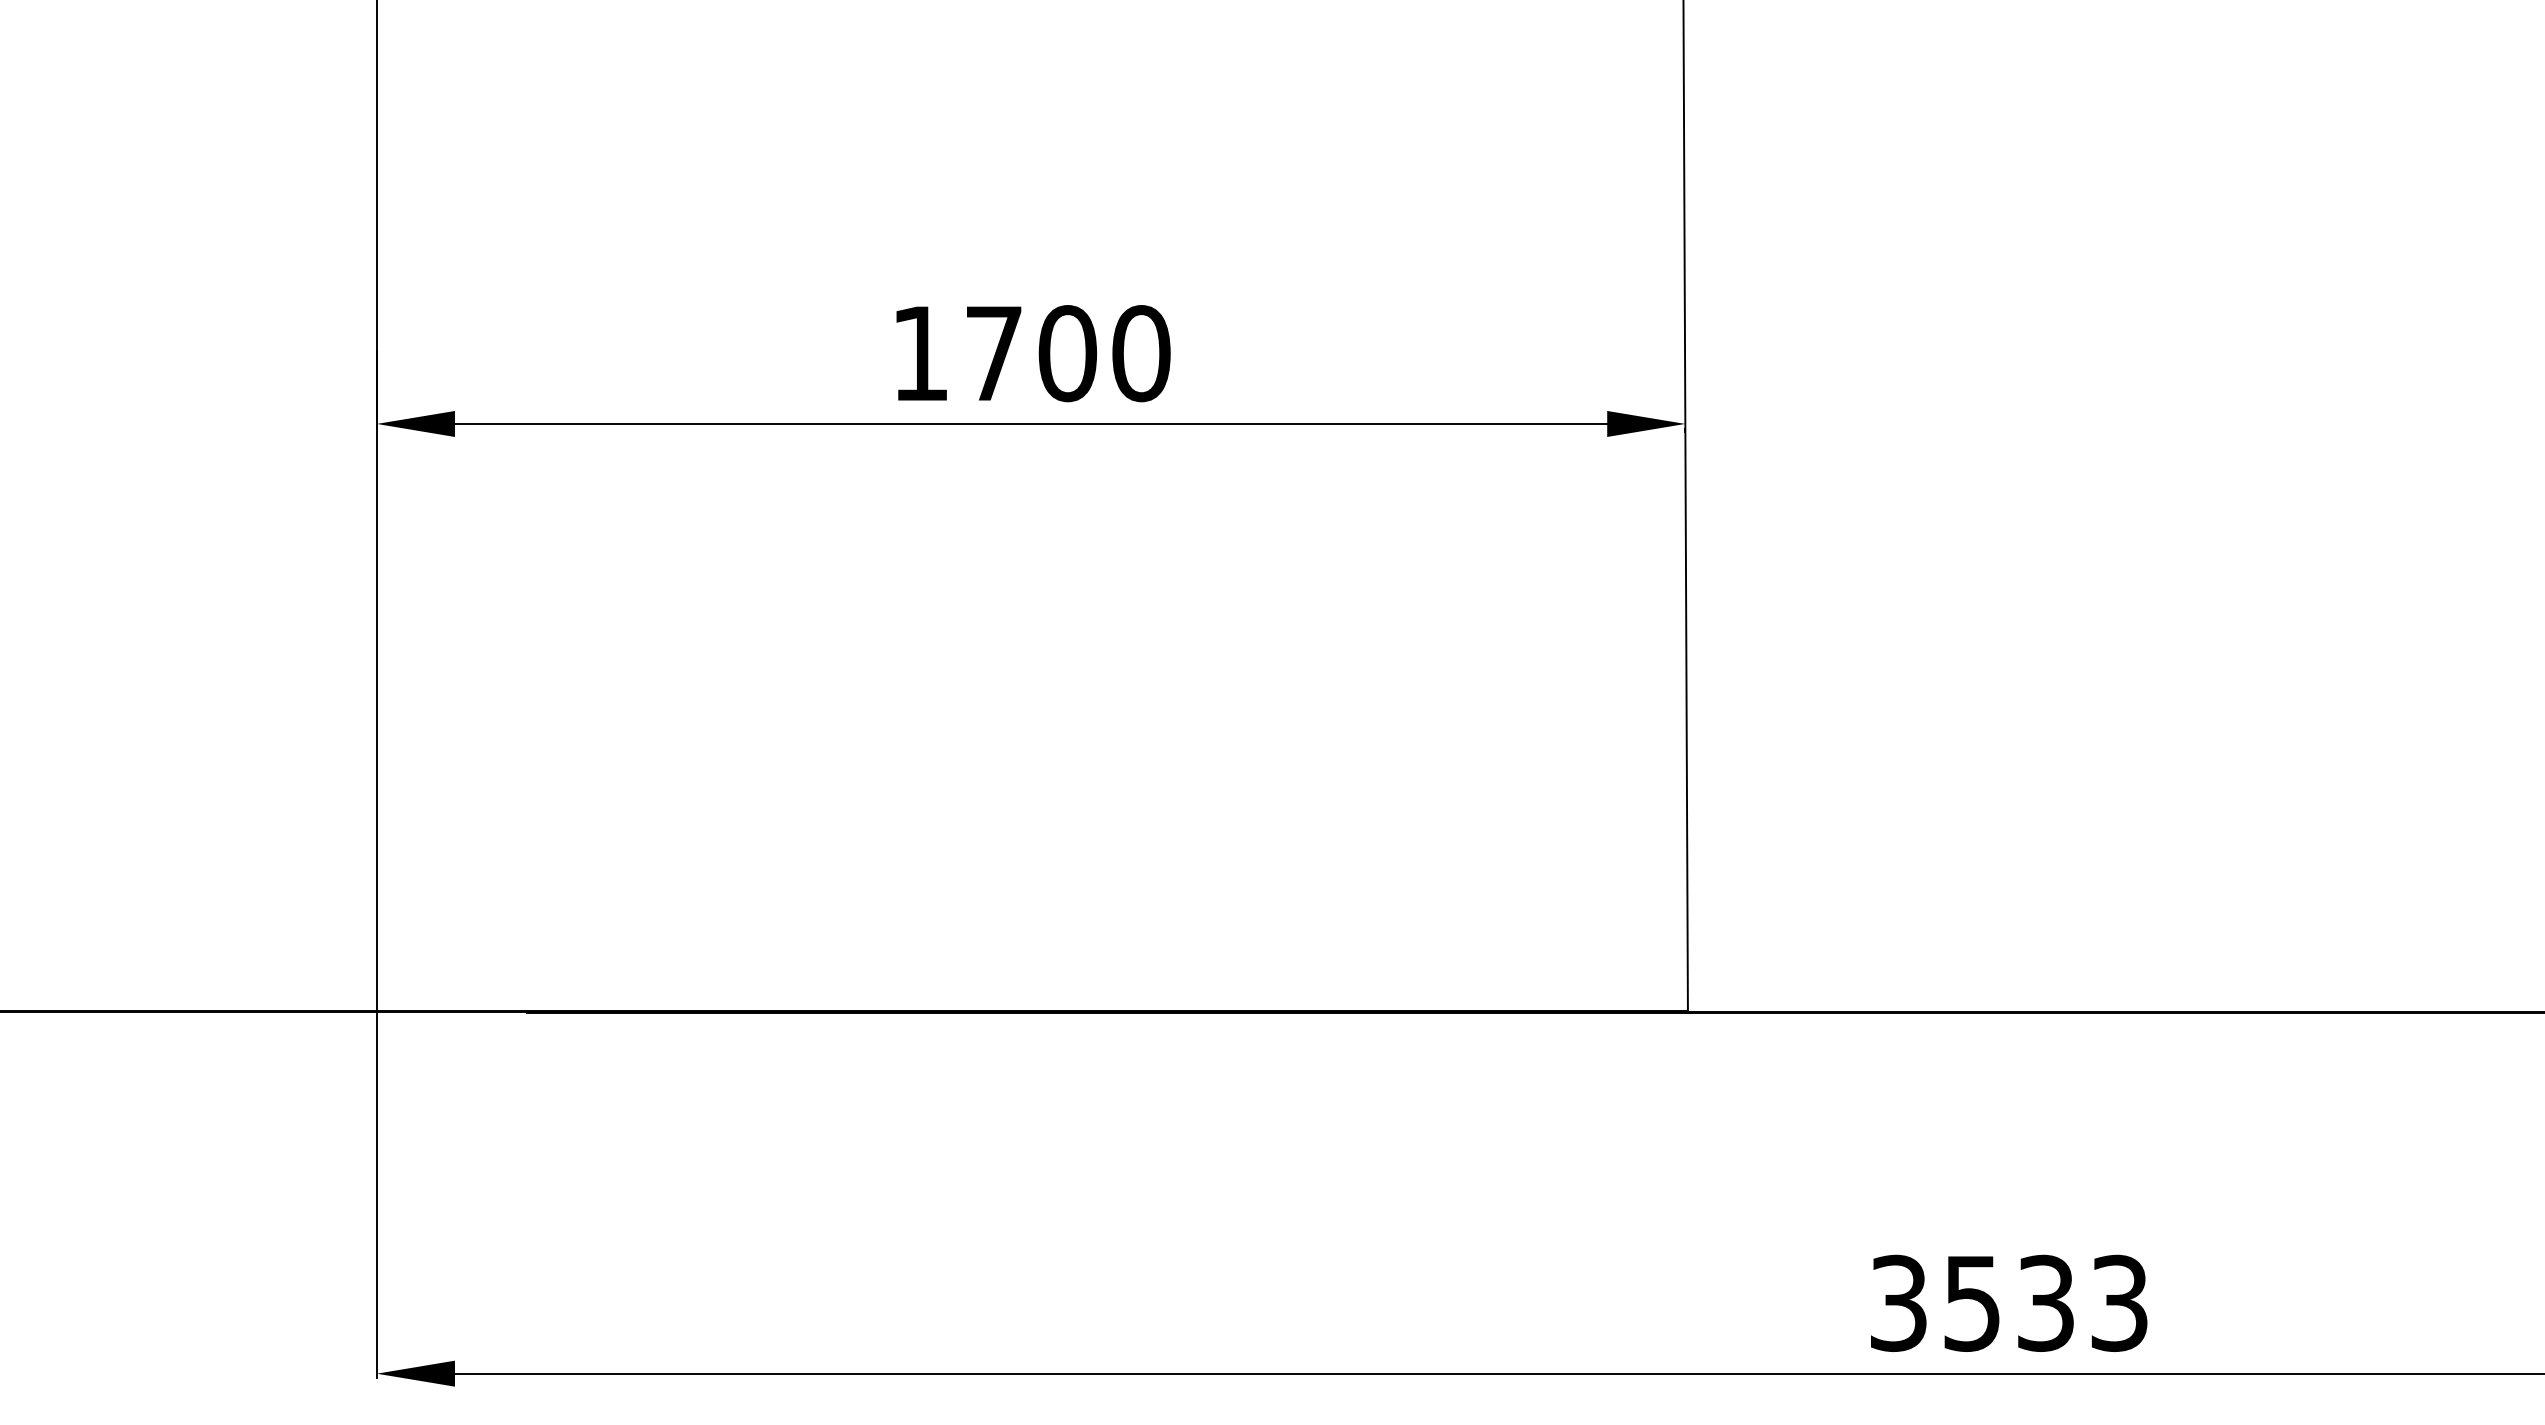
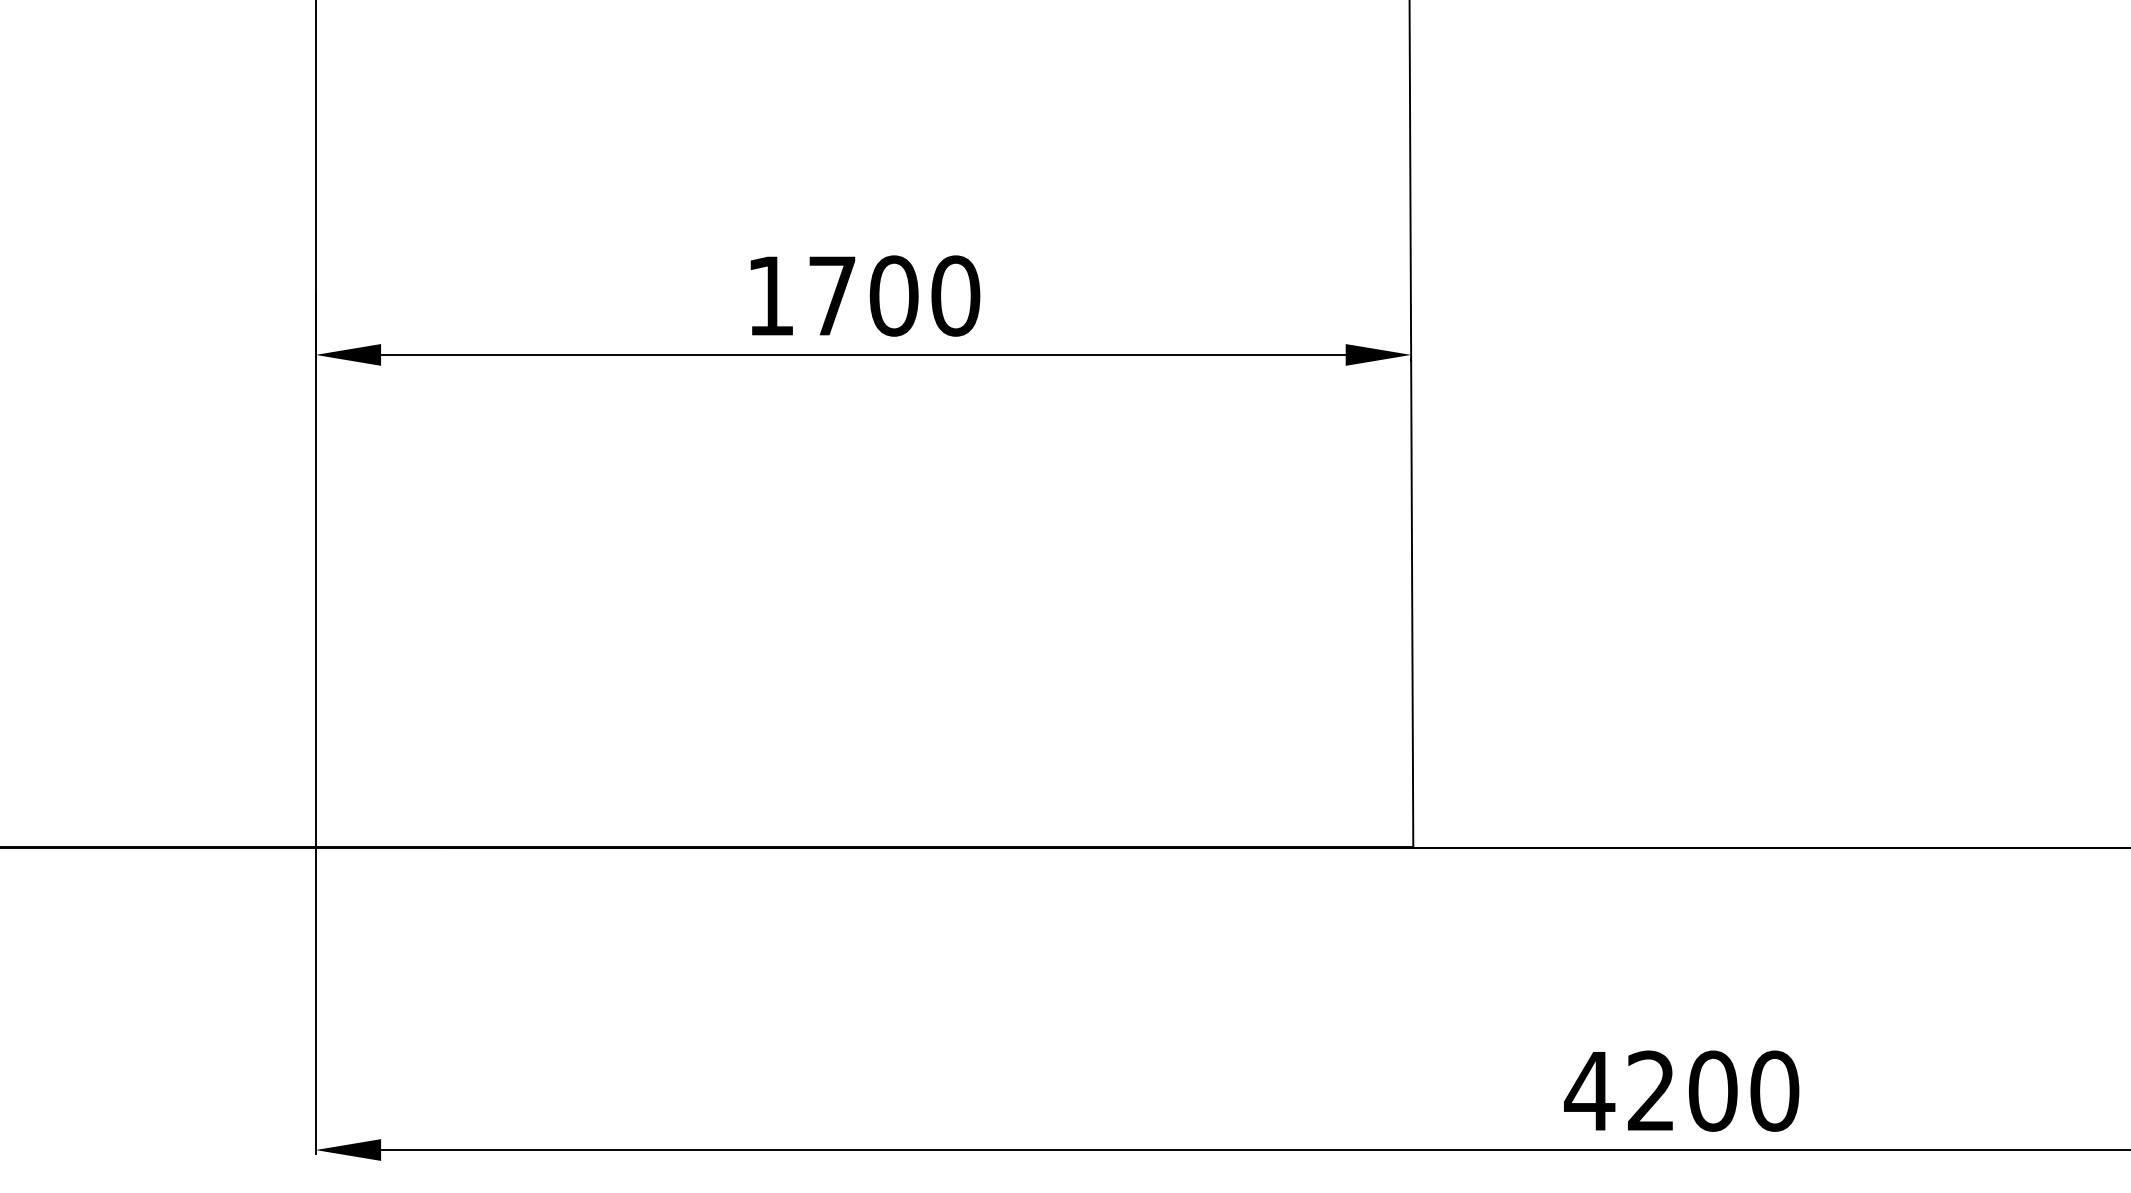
text: (2007, 1302) -> (1680, 1090), 3533 -> 4200

